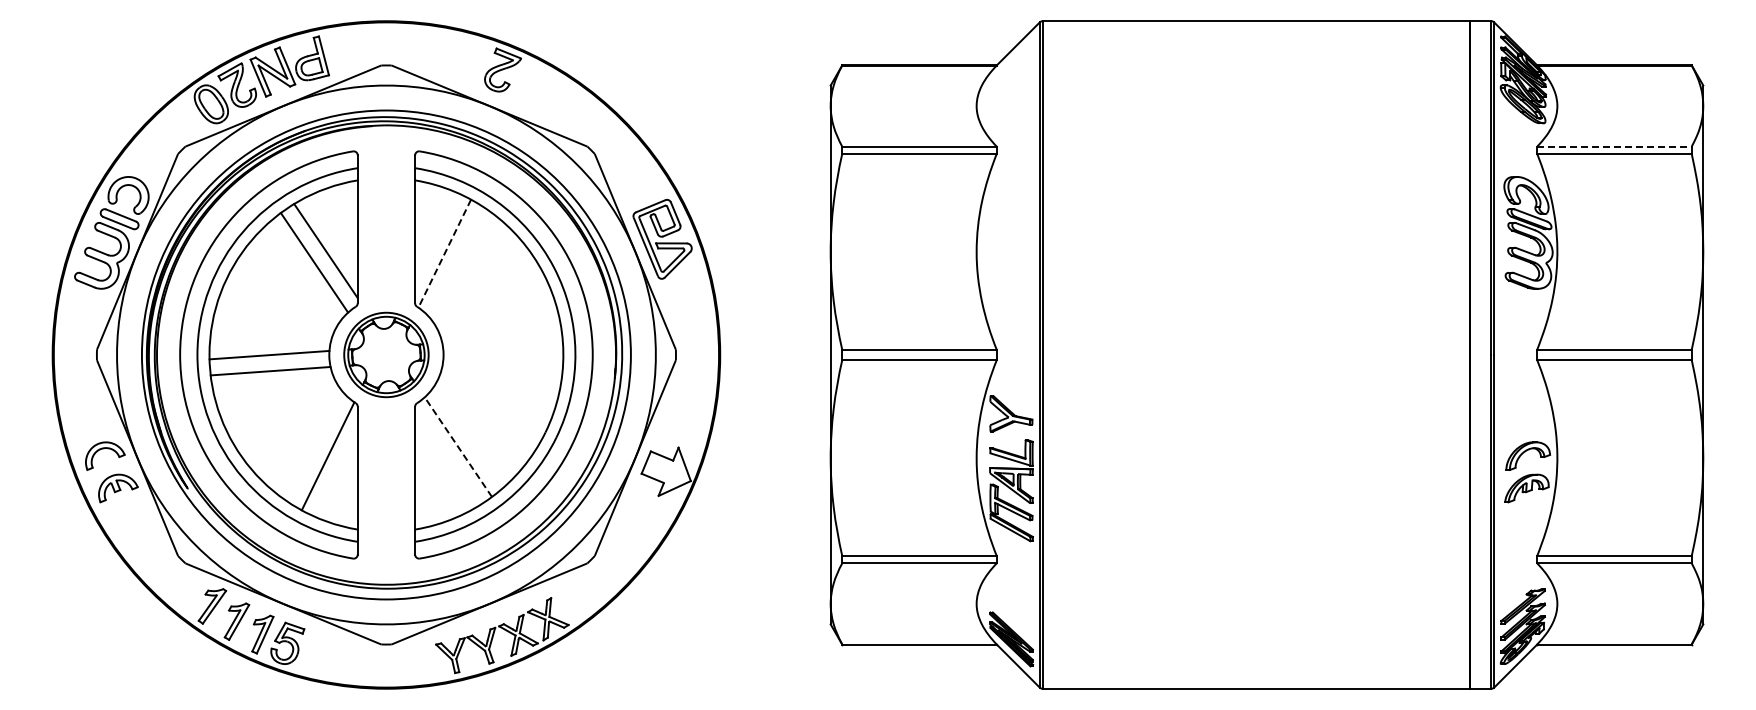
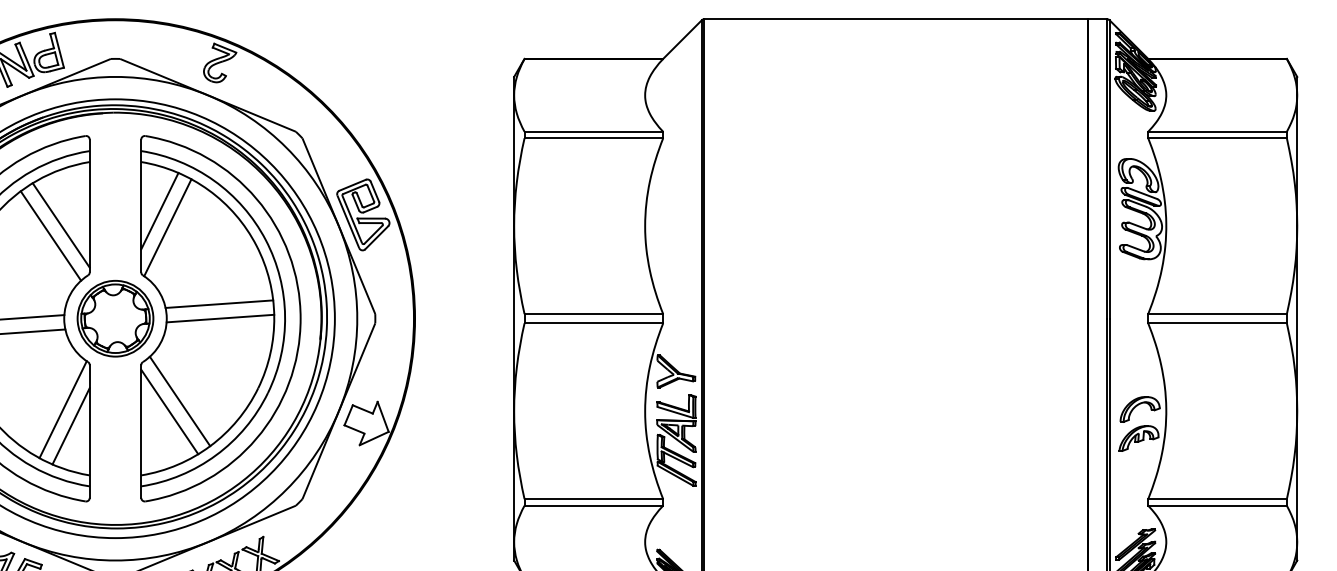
line: (1614, 146) -> (1217, 131), dashed -> solid
line: (435, 234) -> (159, 210), added
line: (444, 254) -> (167, 228), dashed -> solid
line: (502, 338) -> (219, 303), added
line: (503, 354) -> (220, 318), added
line: (458, 446) -> (180, 400), dashed -> solid
line: (446, 458) -> (169, 411), added
line: (336, 474) -> (70, 425), added

